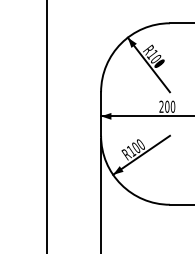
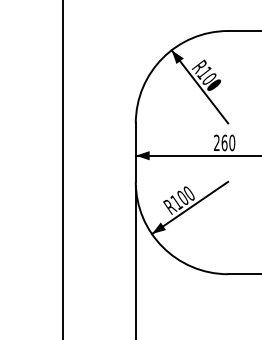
text: (167, 106) -> (224, 142), 200 -> 260

